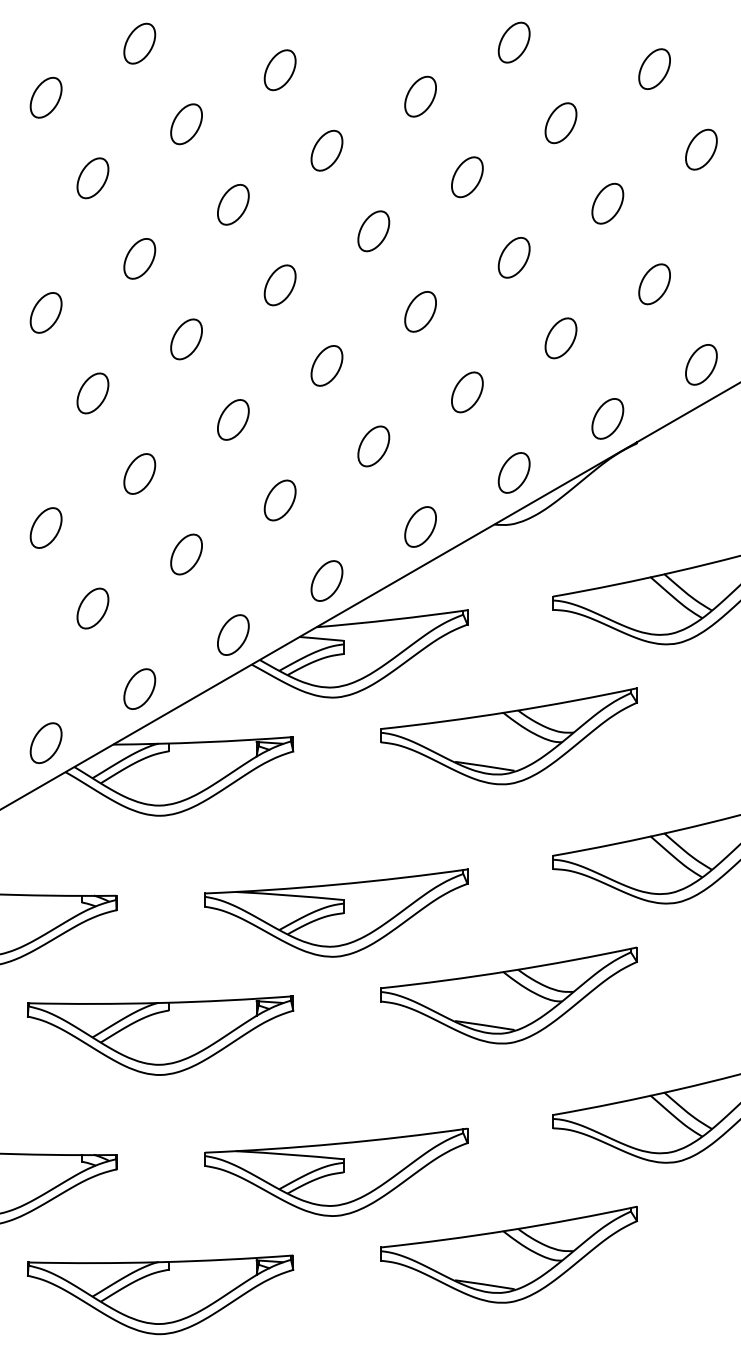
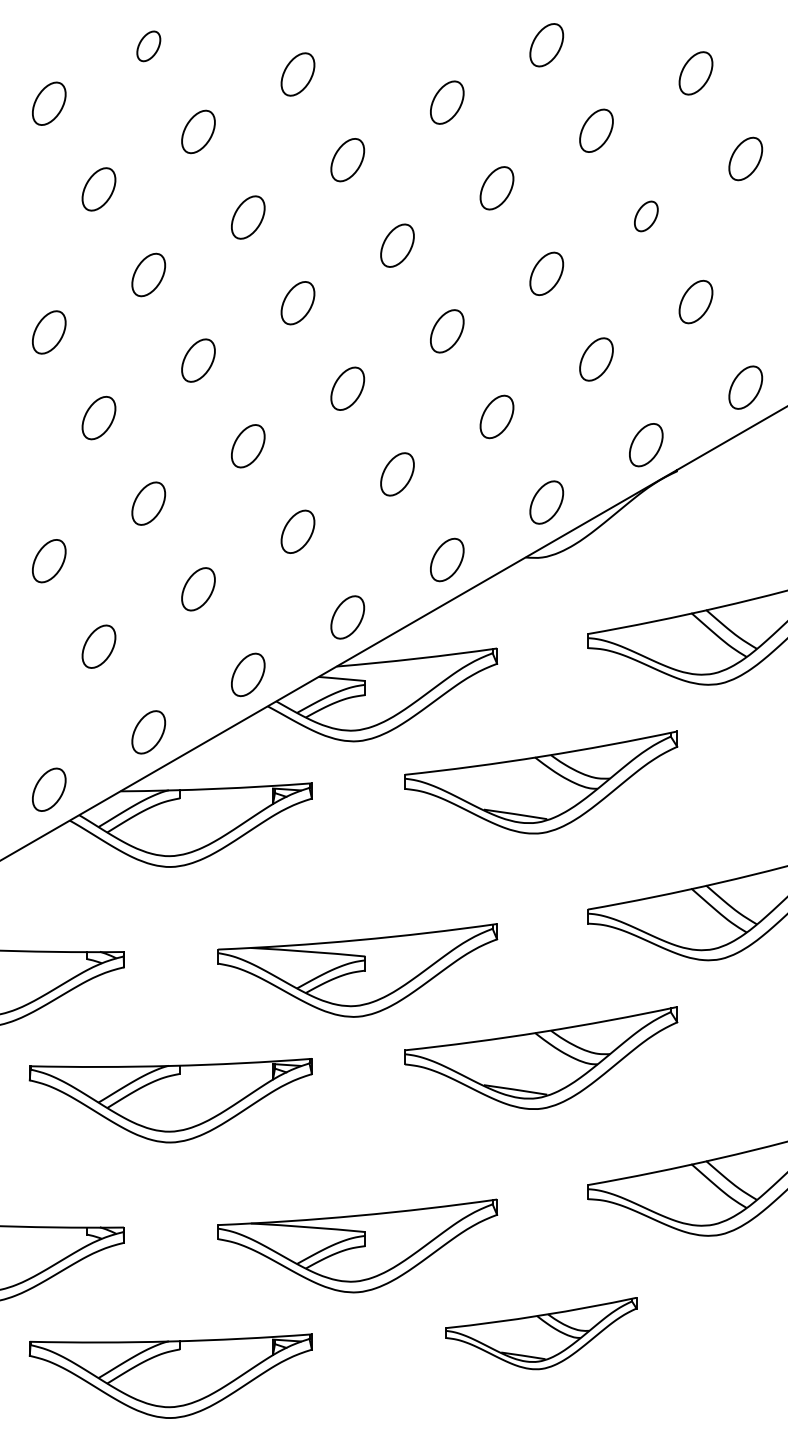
part: (139, 43) -> (148, 46), size x0.7
part: (608, 203) -> (646, 216), size x0.7
part: (509, 1254) -> (541, 1333), size x0.7

